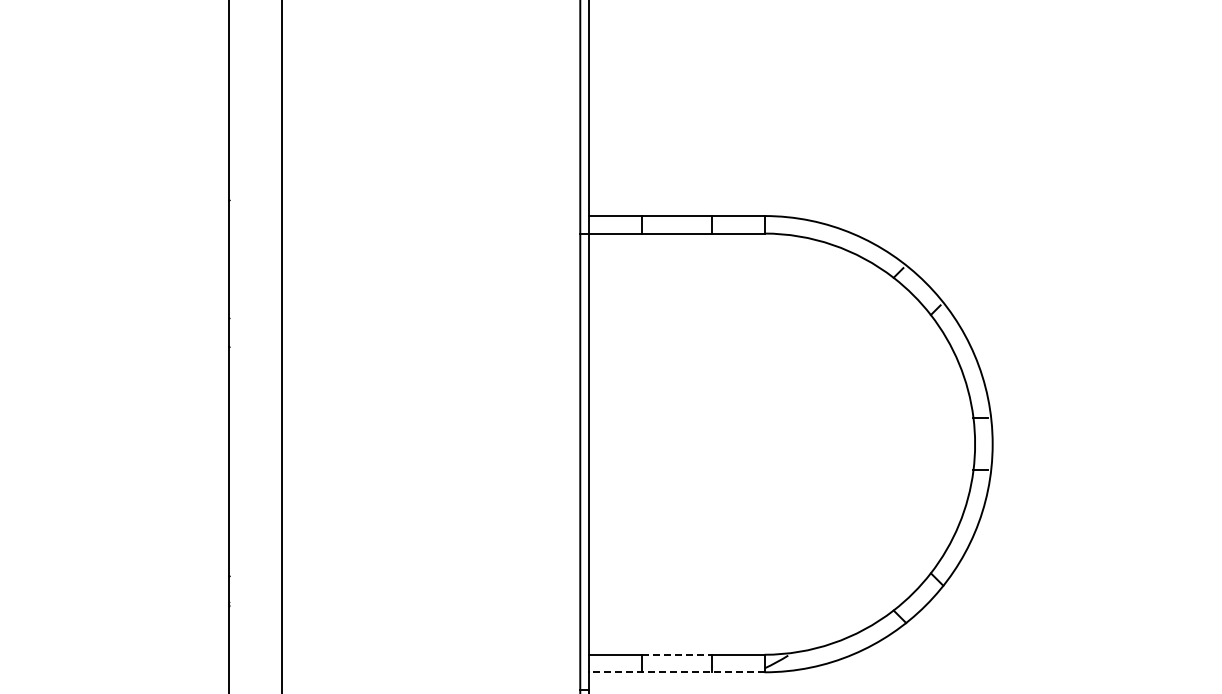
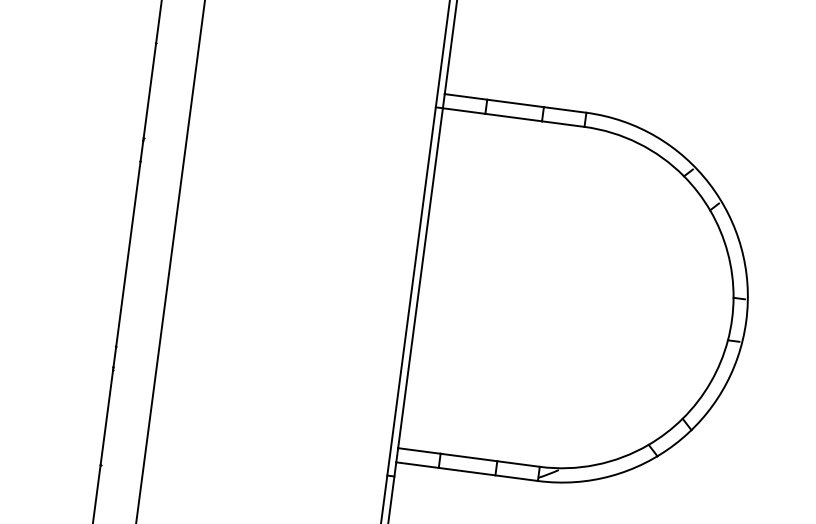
line: (677, 654) -> (469, 457), dashed -> solid
line: (676, 672) -> (466, 471), dashed -> solid

